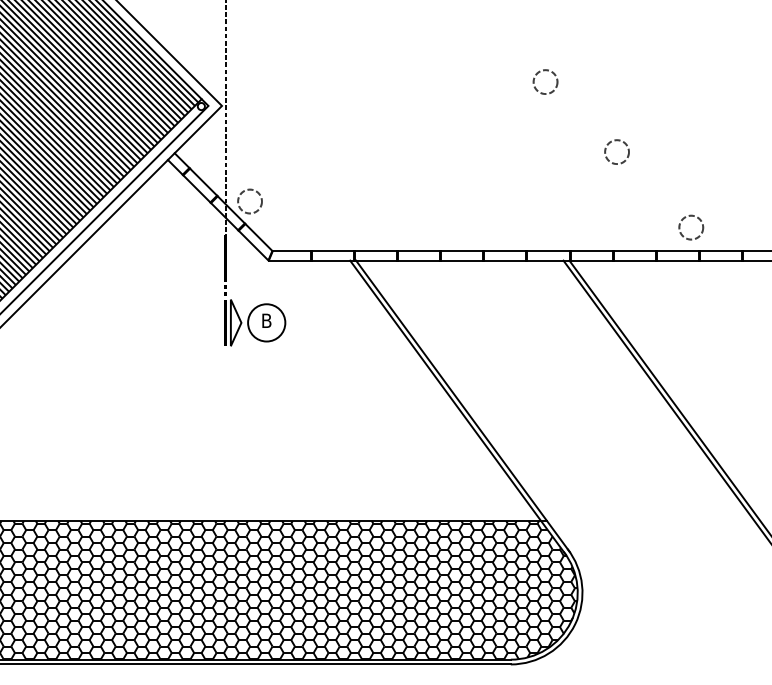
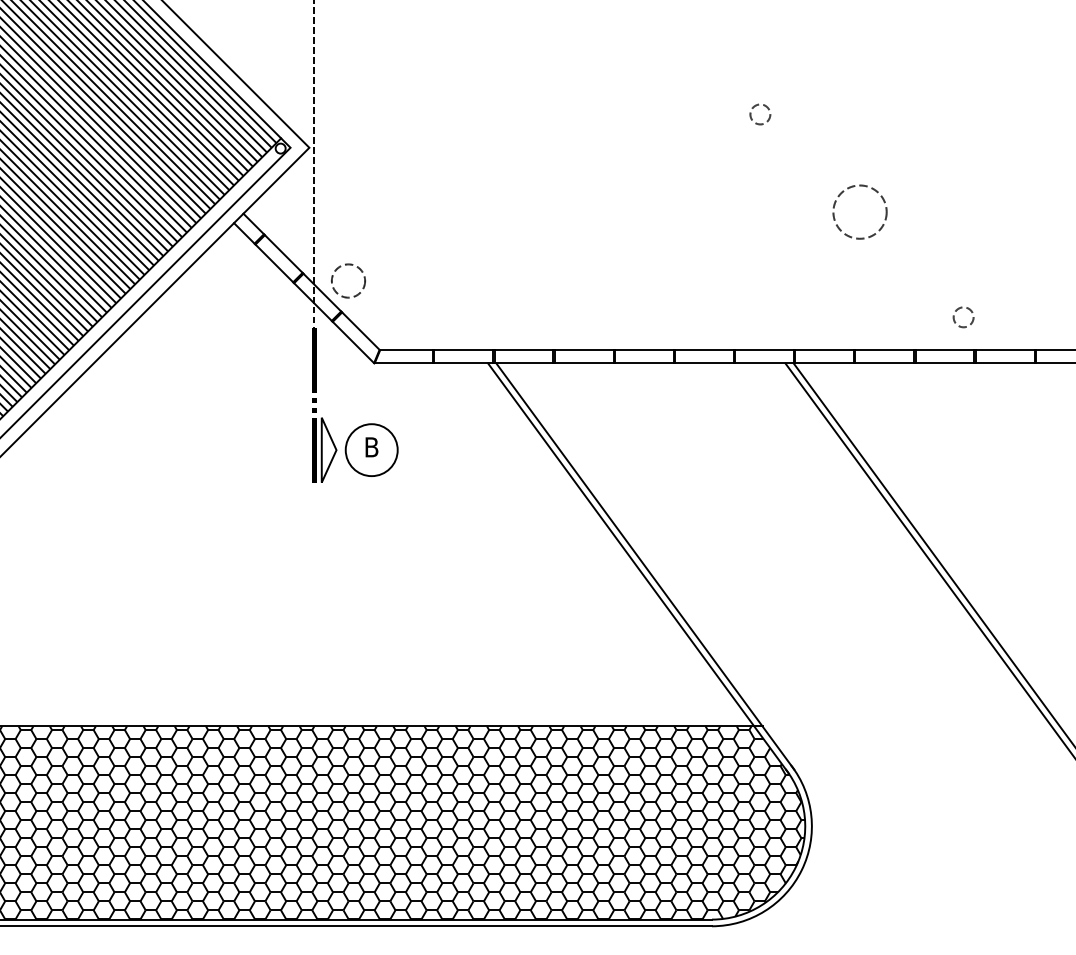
circle: (545, 81) -> (760, 113), size x0.6
circle: (616, 152) -> (859, 212), size x1.6
circle: (691, 227) -> (963, 317), size x0.6

